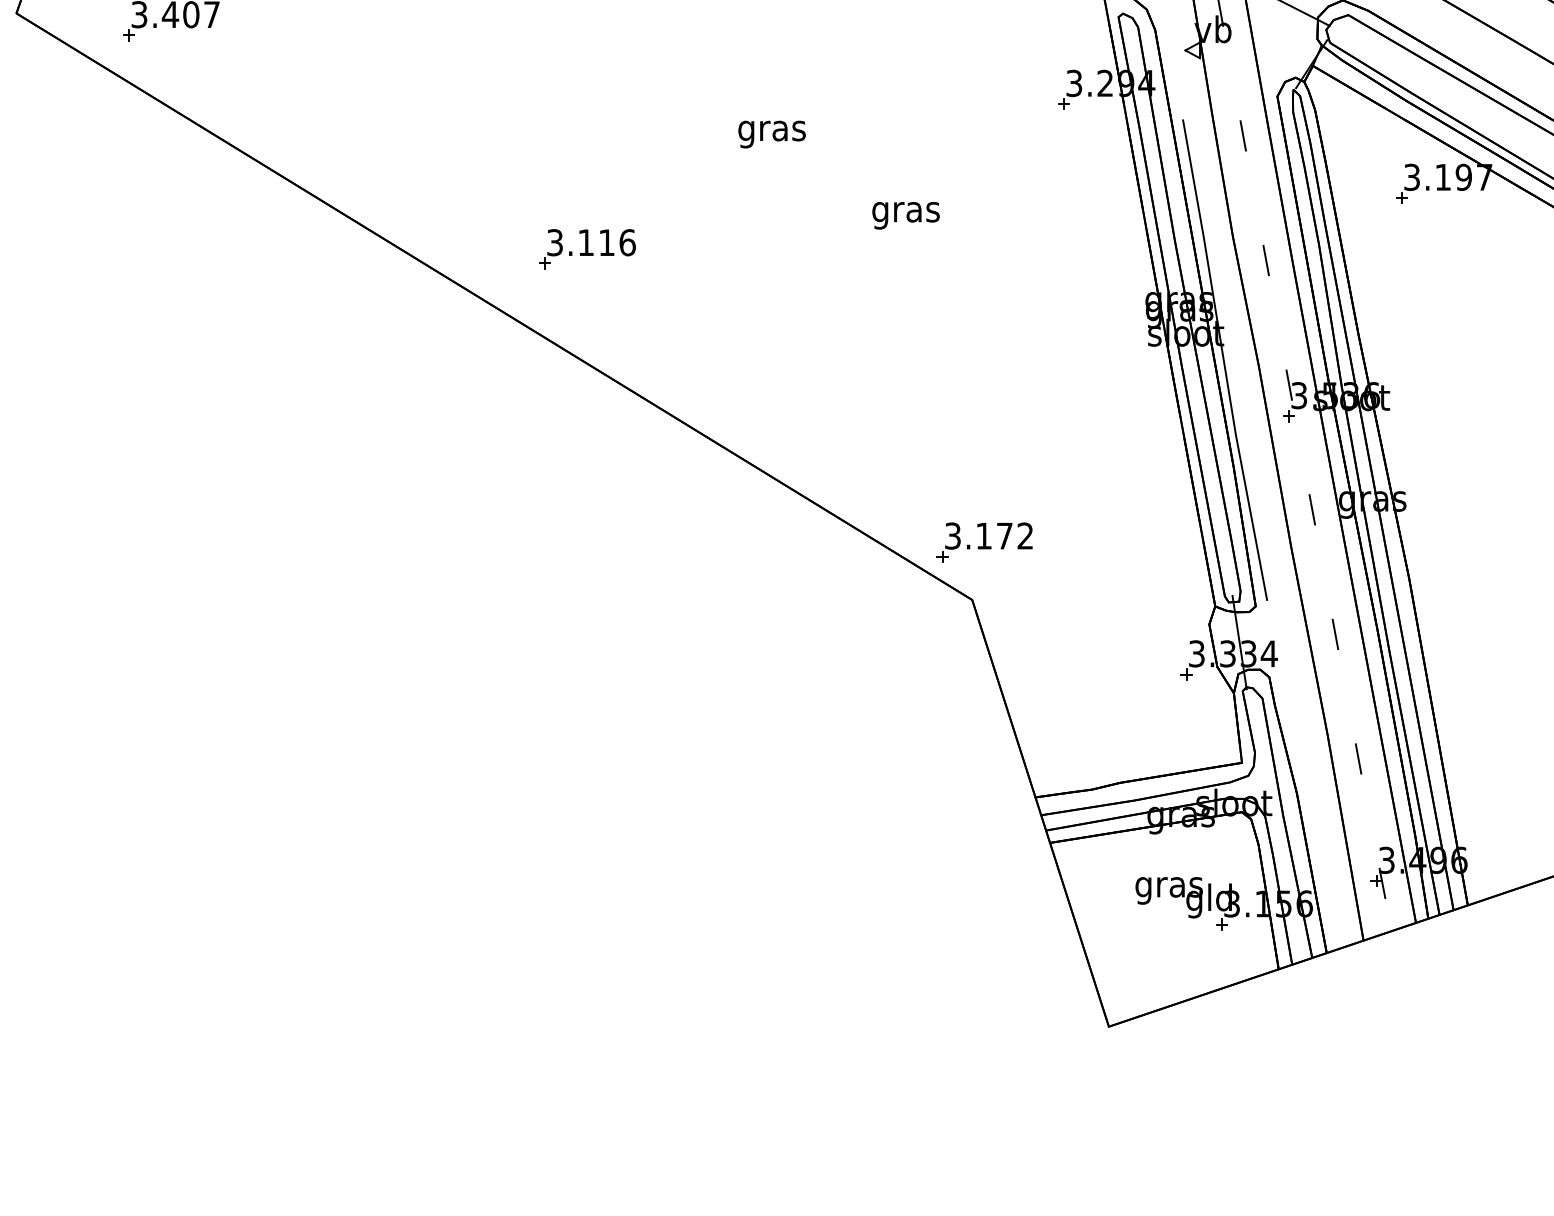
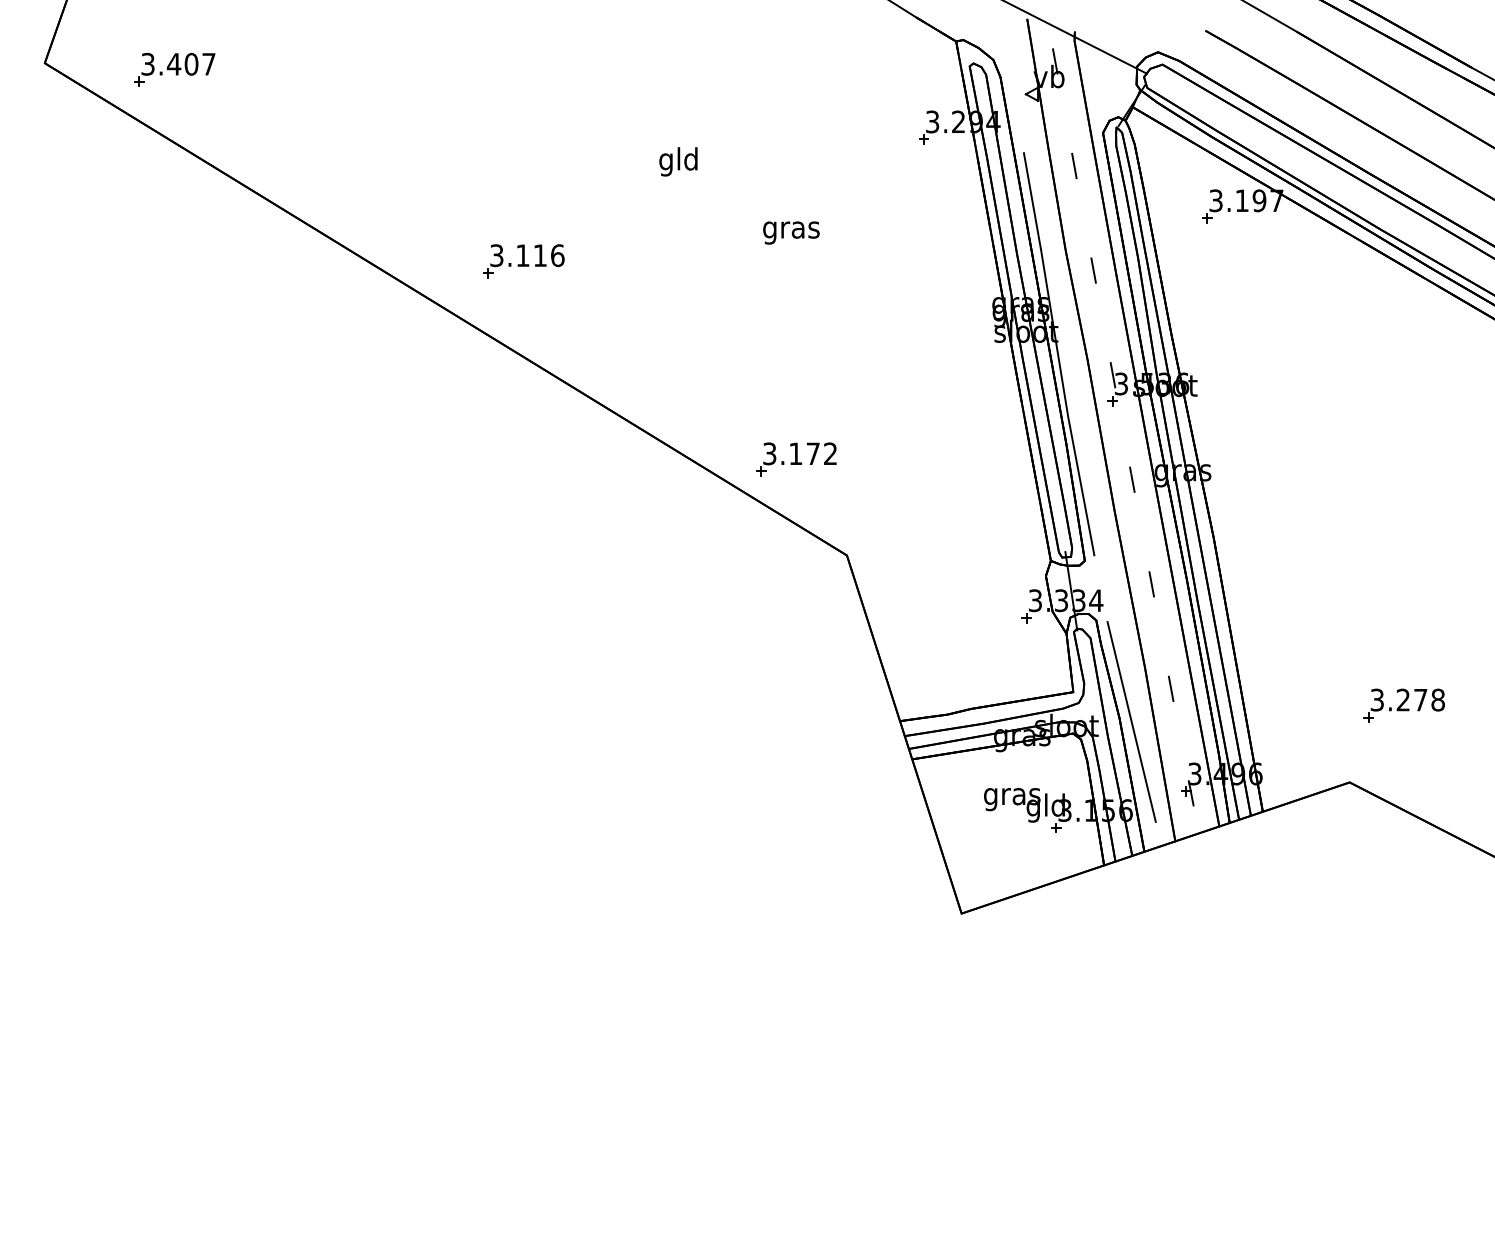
text: (771, 130) -> (678, 161), gras -> gld
part: (984, 542) -> (796, 459), moved
line: (1311, 797) -> (1131, 721), added

